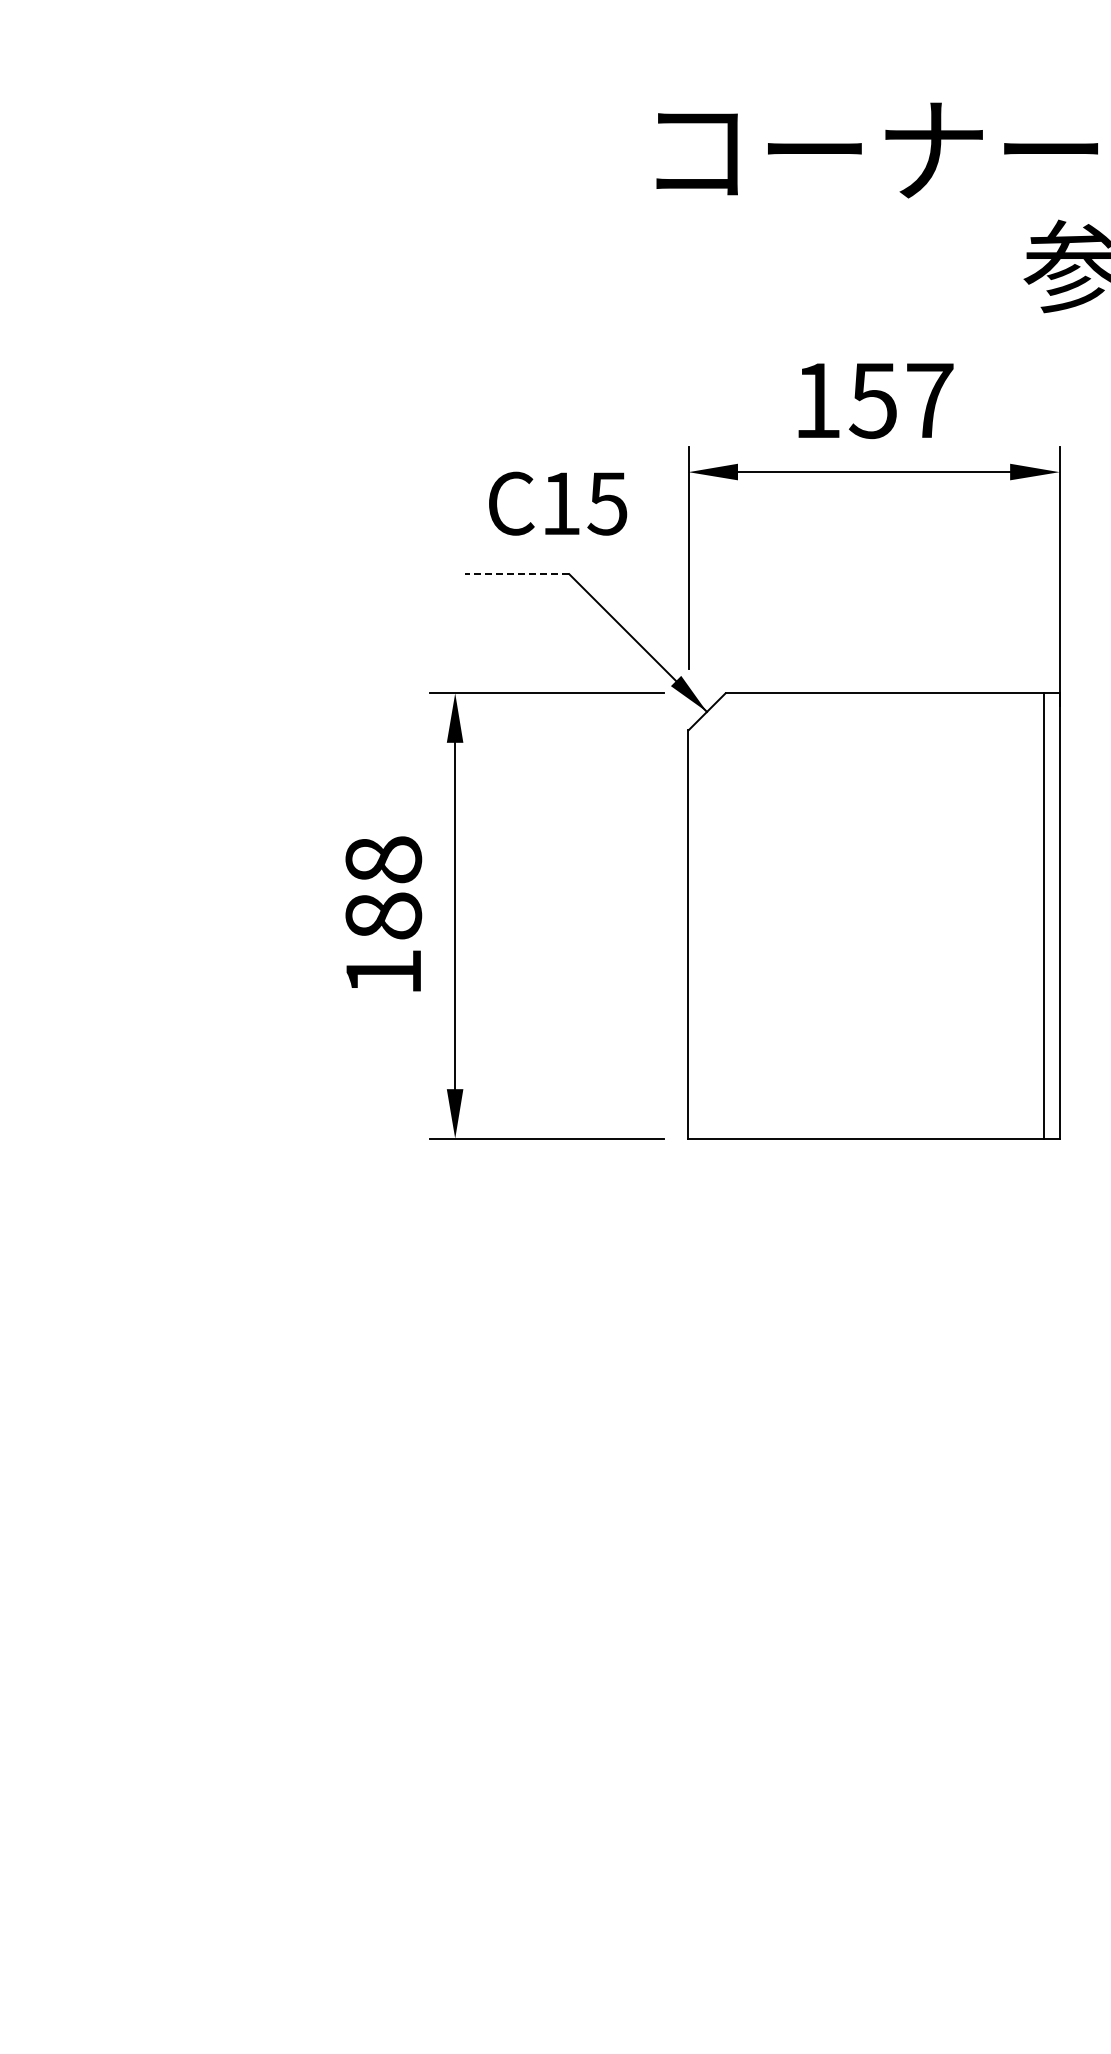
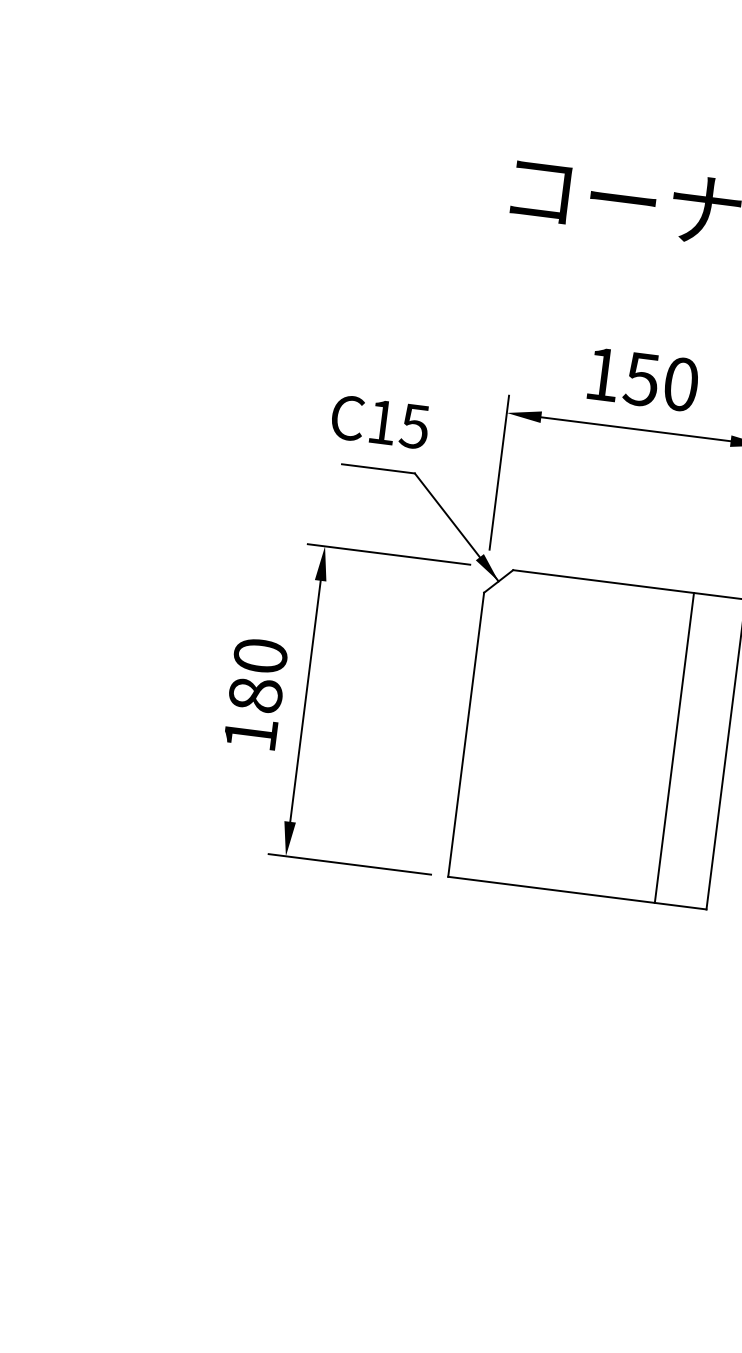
text: (930, 400) -> (681, 384), 157 -> 150
text: (558, 503) -> (380, 421), moved
line: (516, 574) -> (378, 469), dashed -> solid
text: (383, 859) -> (260, 655), 188 -> 180
line: (1044, 915) -> (674, 747), moved

